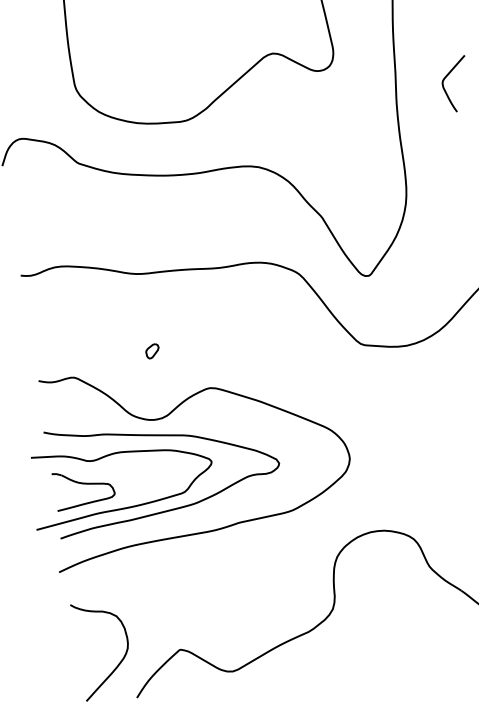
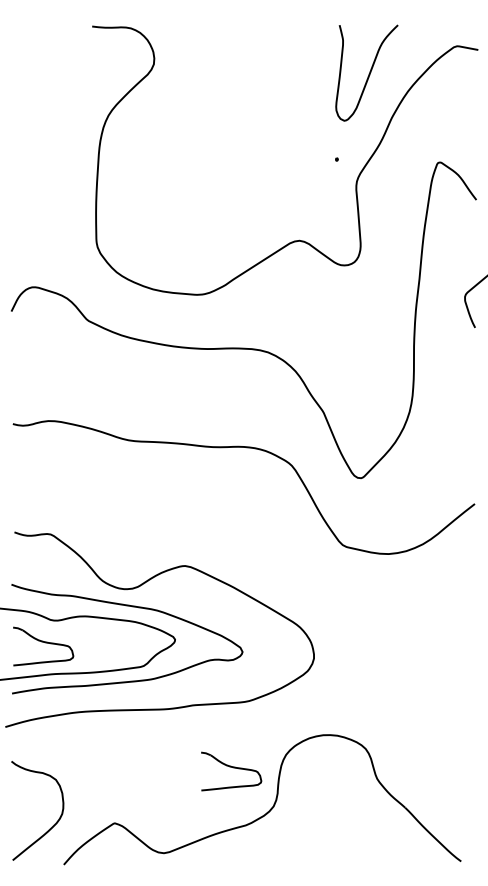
part: (151, 350) -> (132, 519), removed
part: (286, 581) -> (231, 771), added

